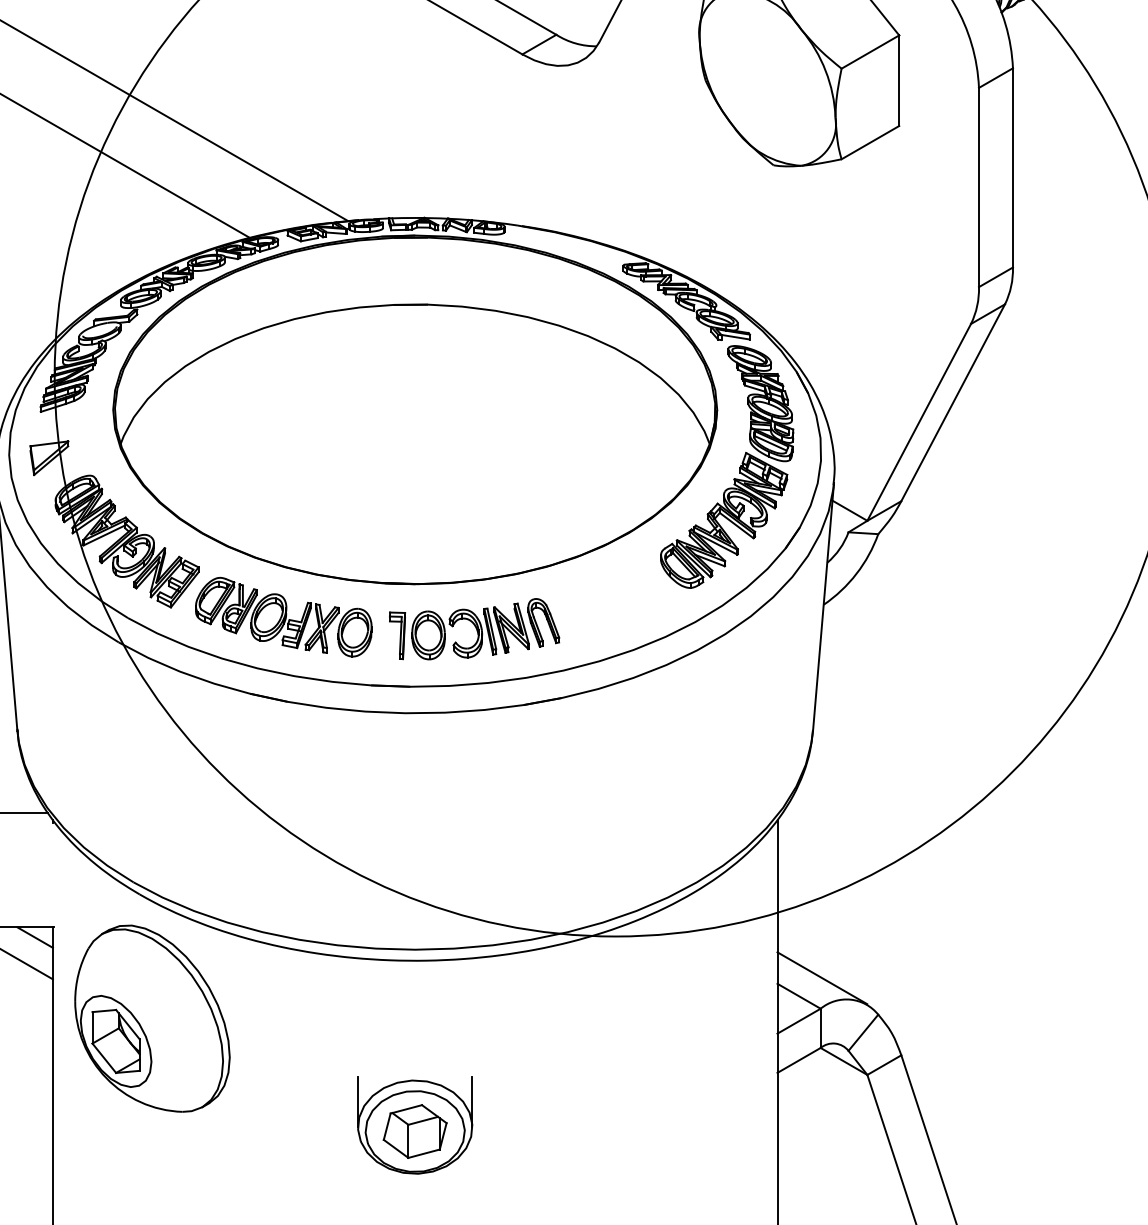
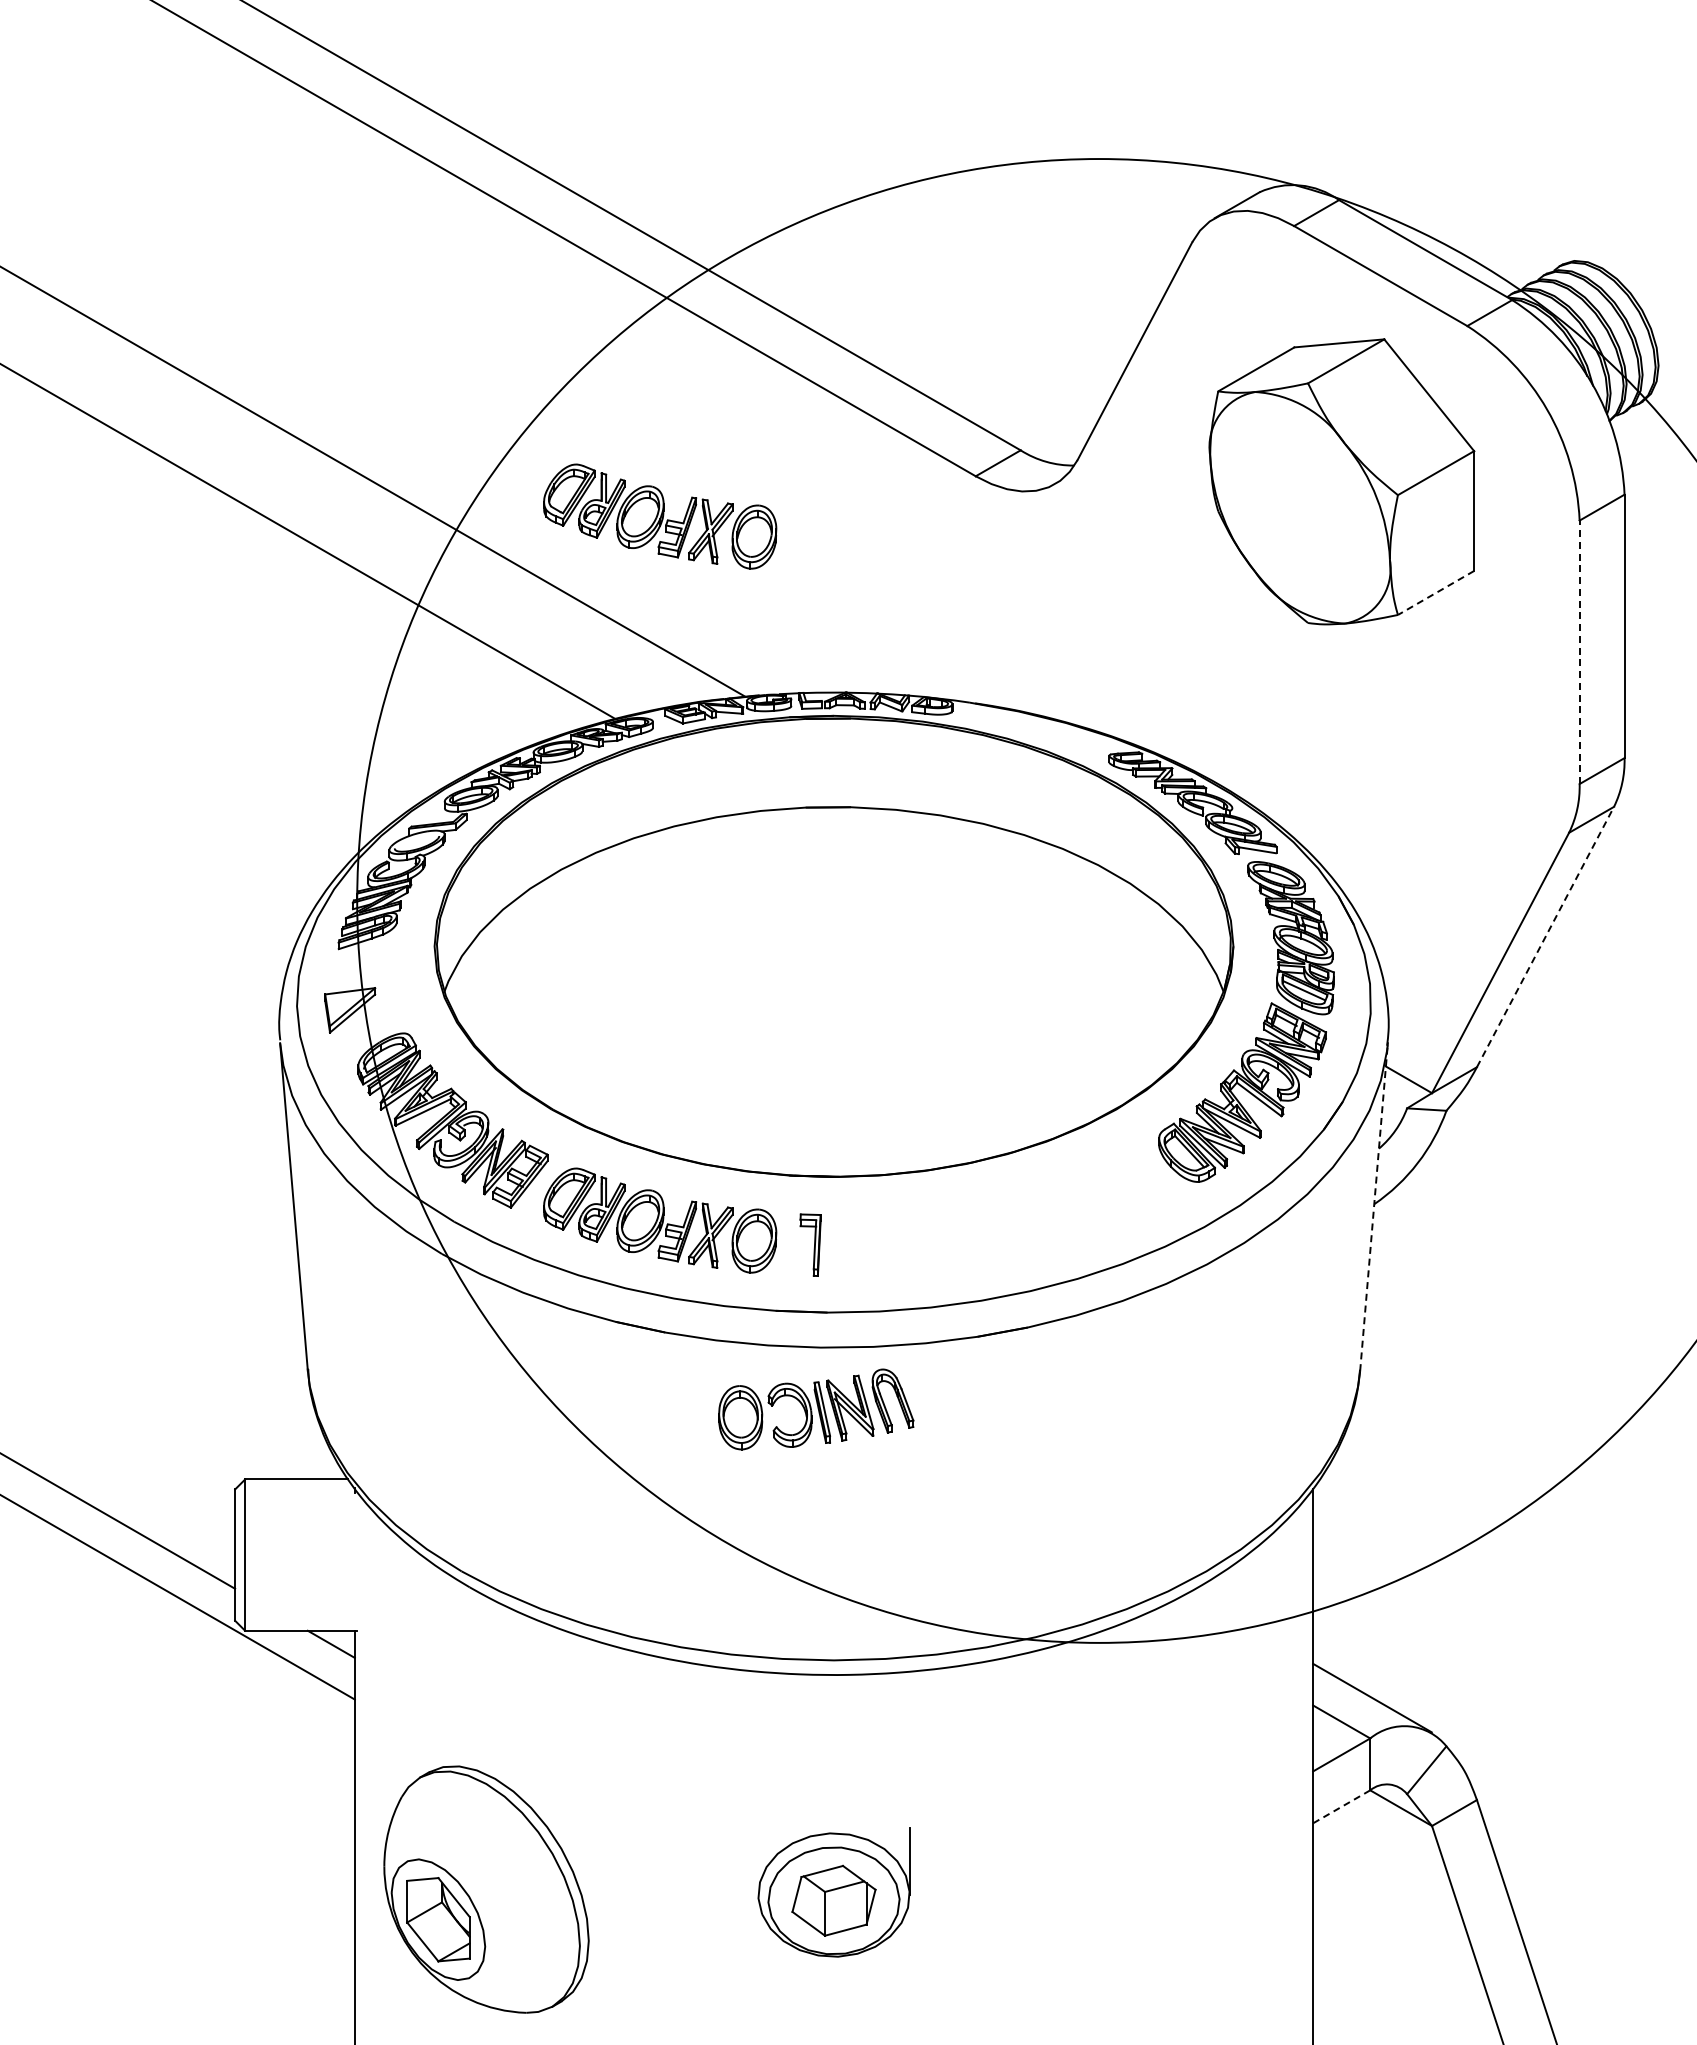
part: (284, 84) -> (660, 516), added
line: (870, 143) -> (1435, 593), solid -> dashed
line: (978, 187) -> (1579, 652), solid -> dashed
line: (953, 402) -> (1545, 936), solid -> dashed
line: (823, 607) -> (1374, 1207), solid -> dashed
part: (485, 629) -> (816, 1409), moved
part: (152, 1018) -> (486, 1889), moved
line: (798, 1060) -> (1341, 1806), solid -> dashed
line: (358, 1101) -> (758, 1861), removed

